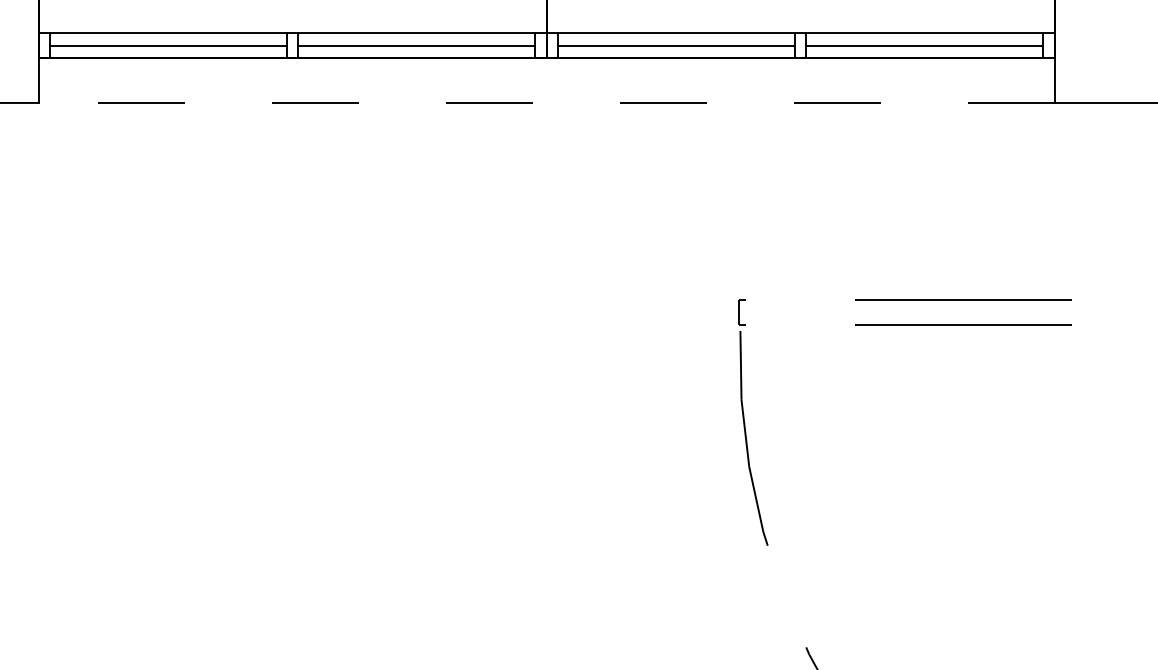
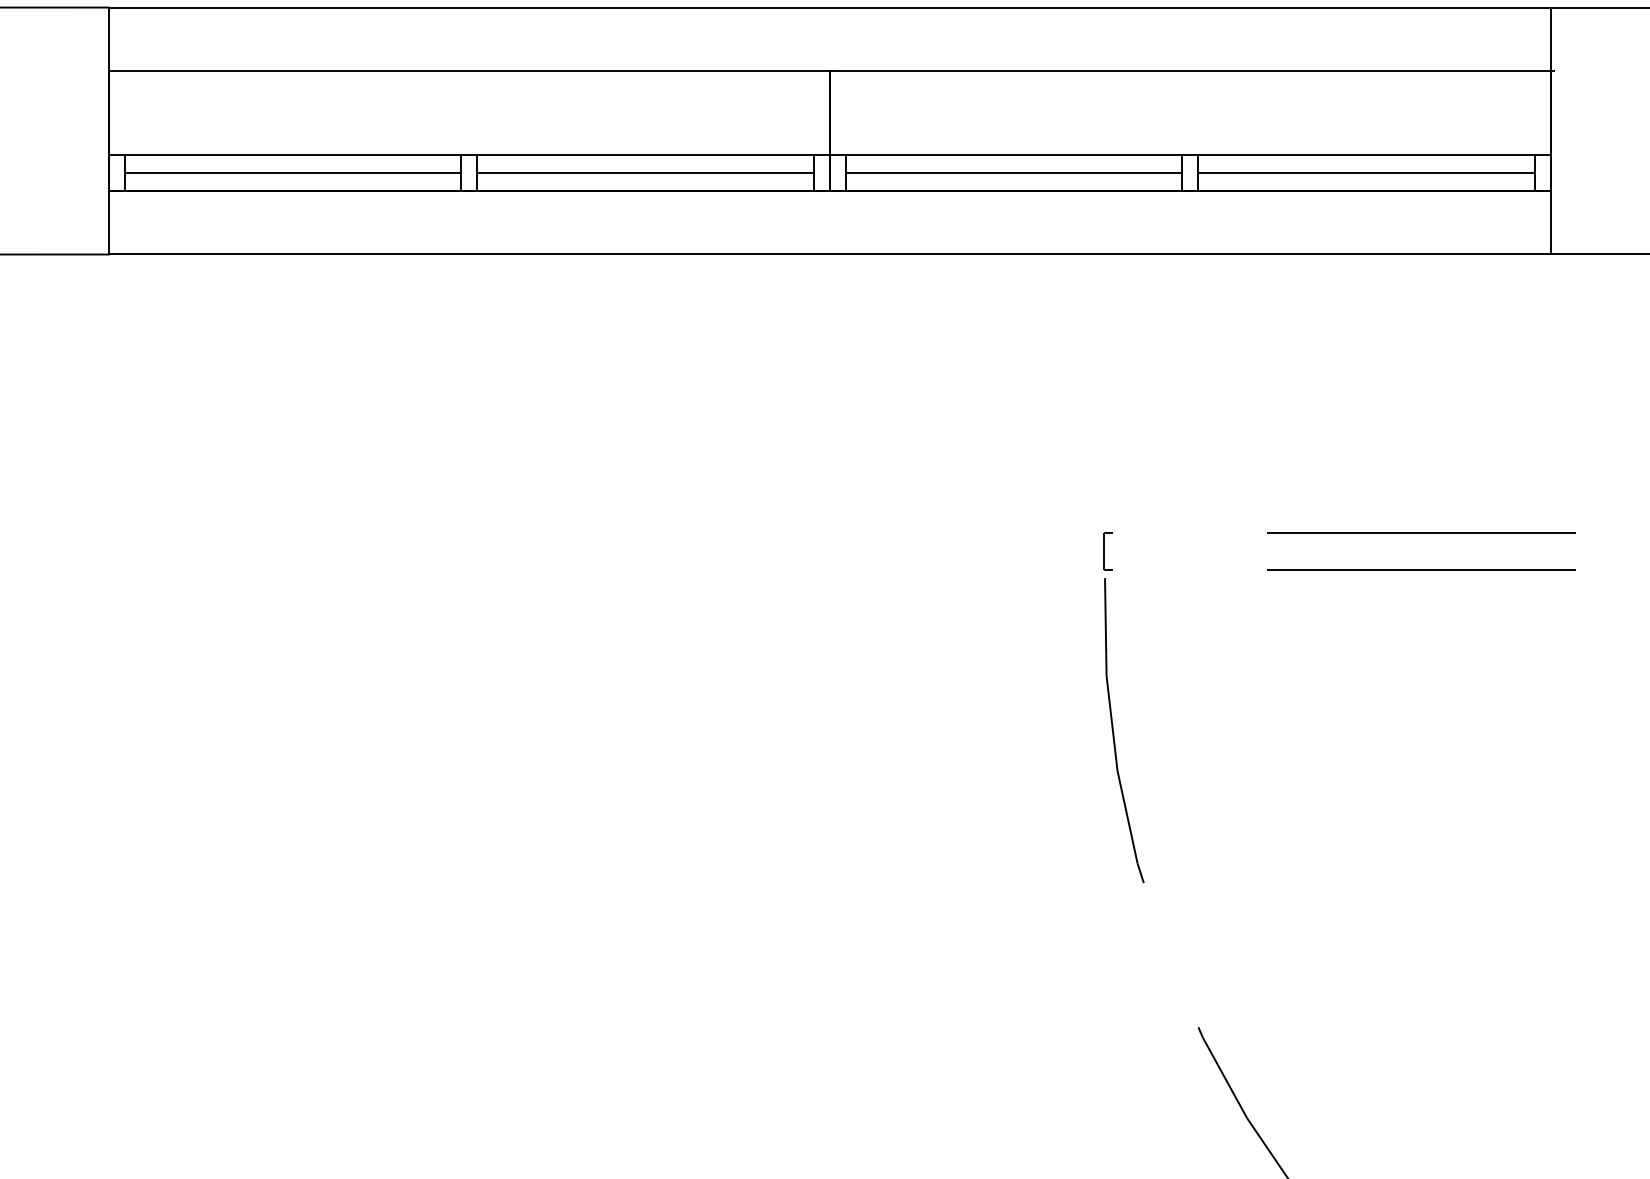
line: (546, 102) -> (829, 254), dashed -> solid

